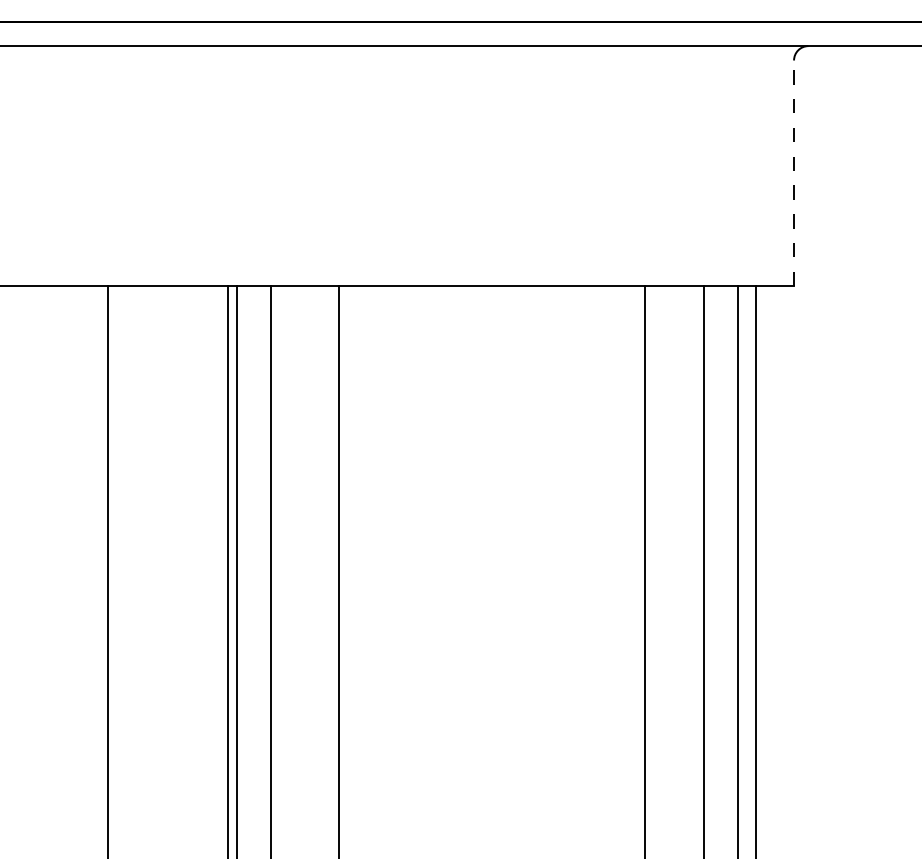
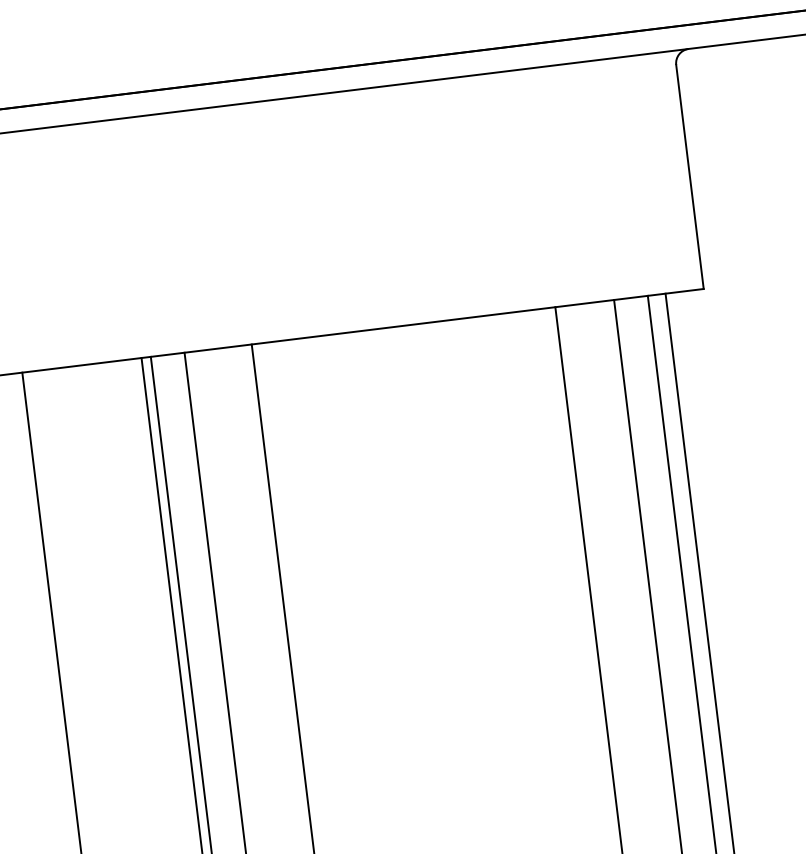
line: (794, 173) -> (690, 177), dashed -> solid

